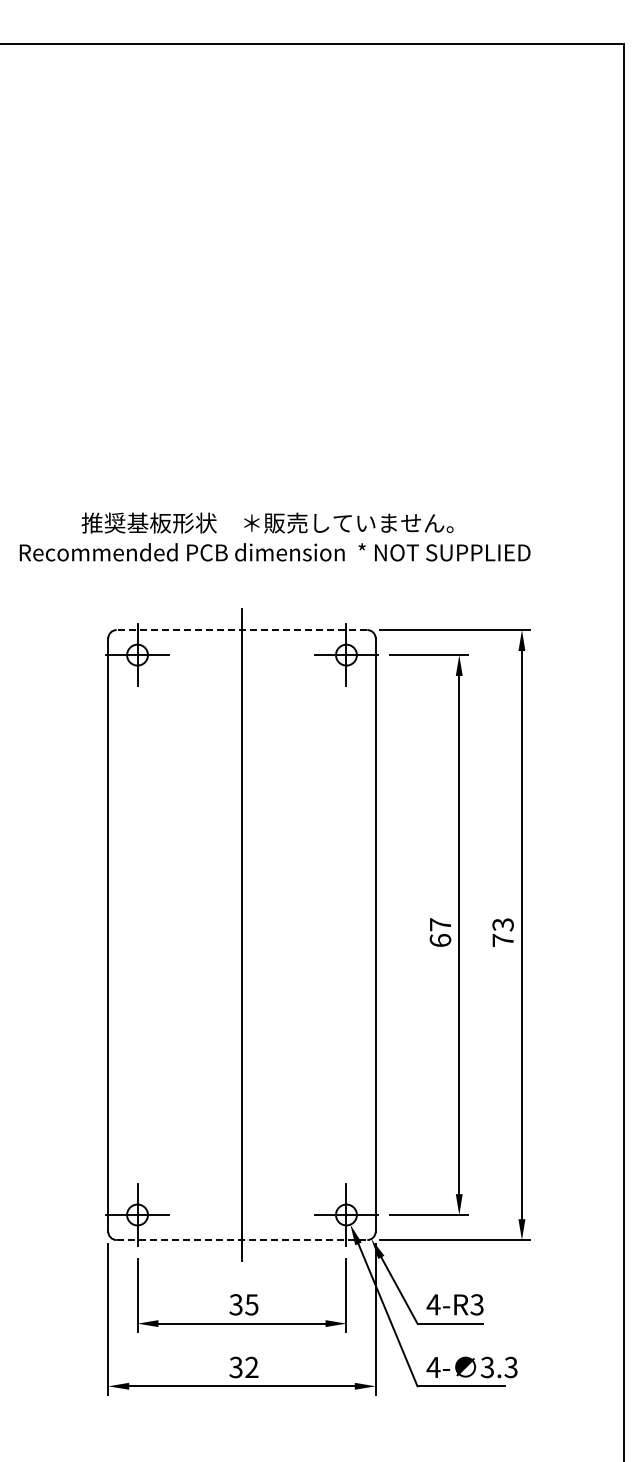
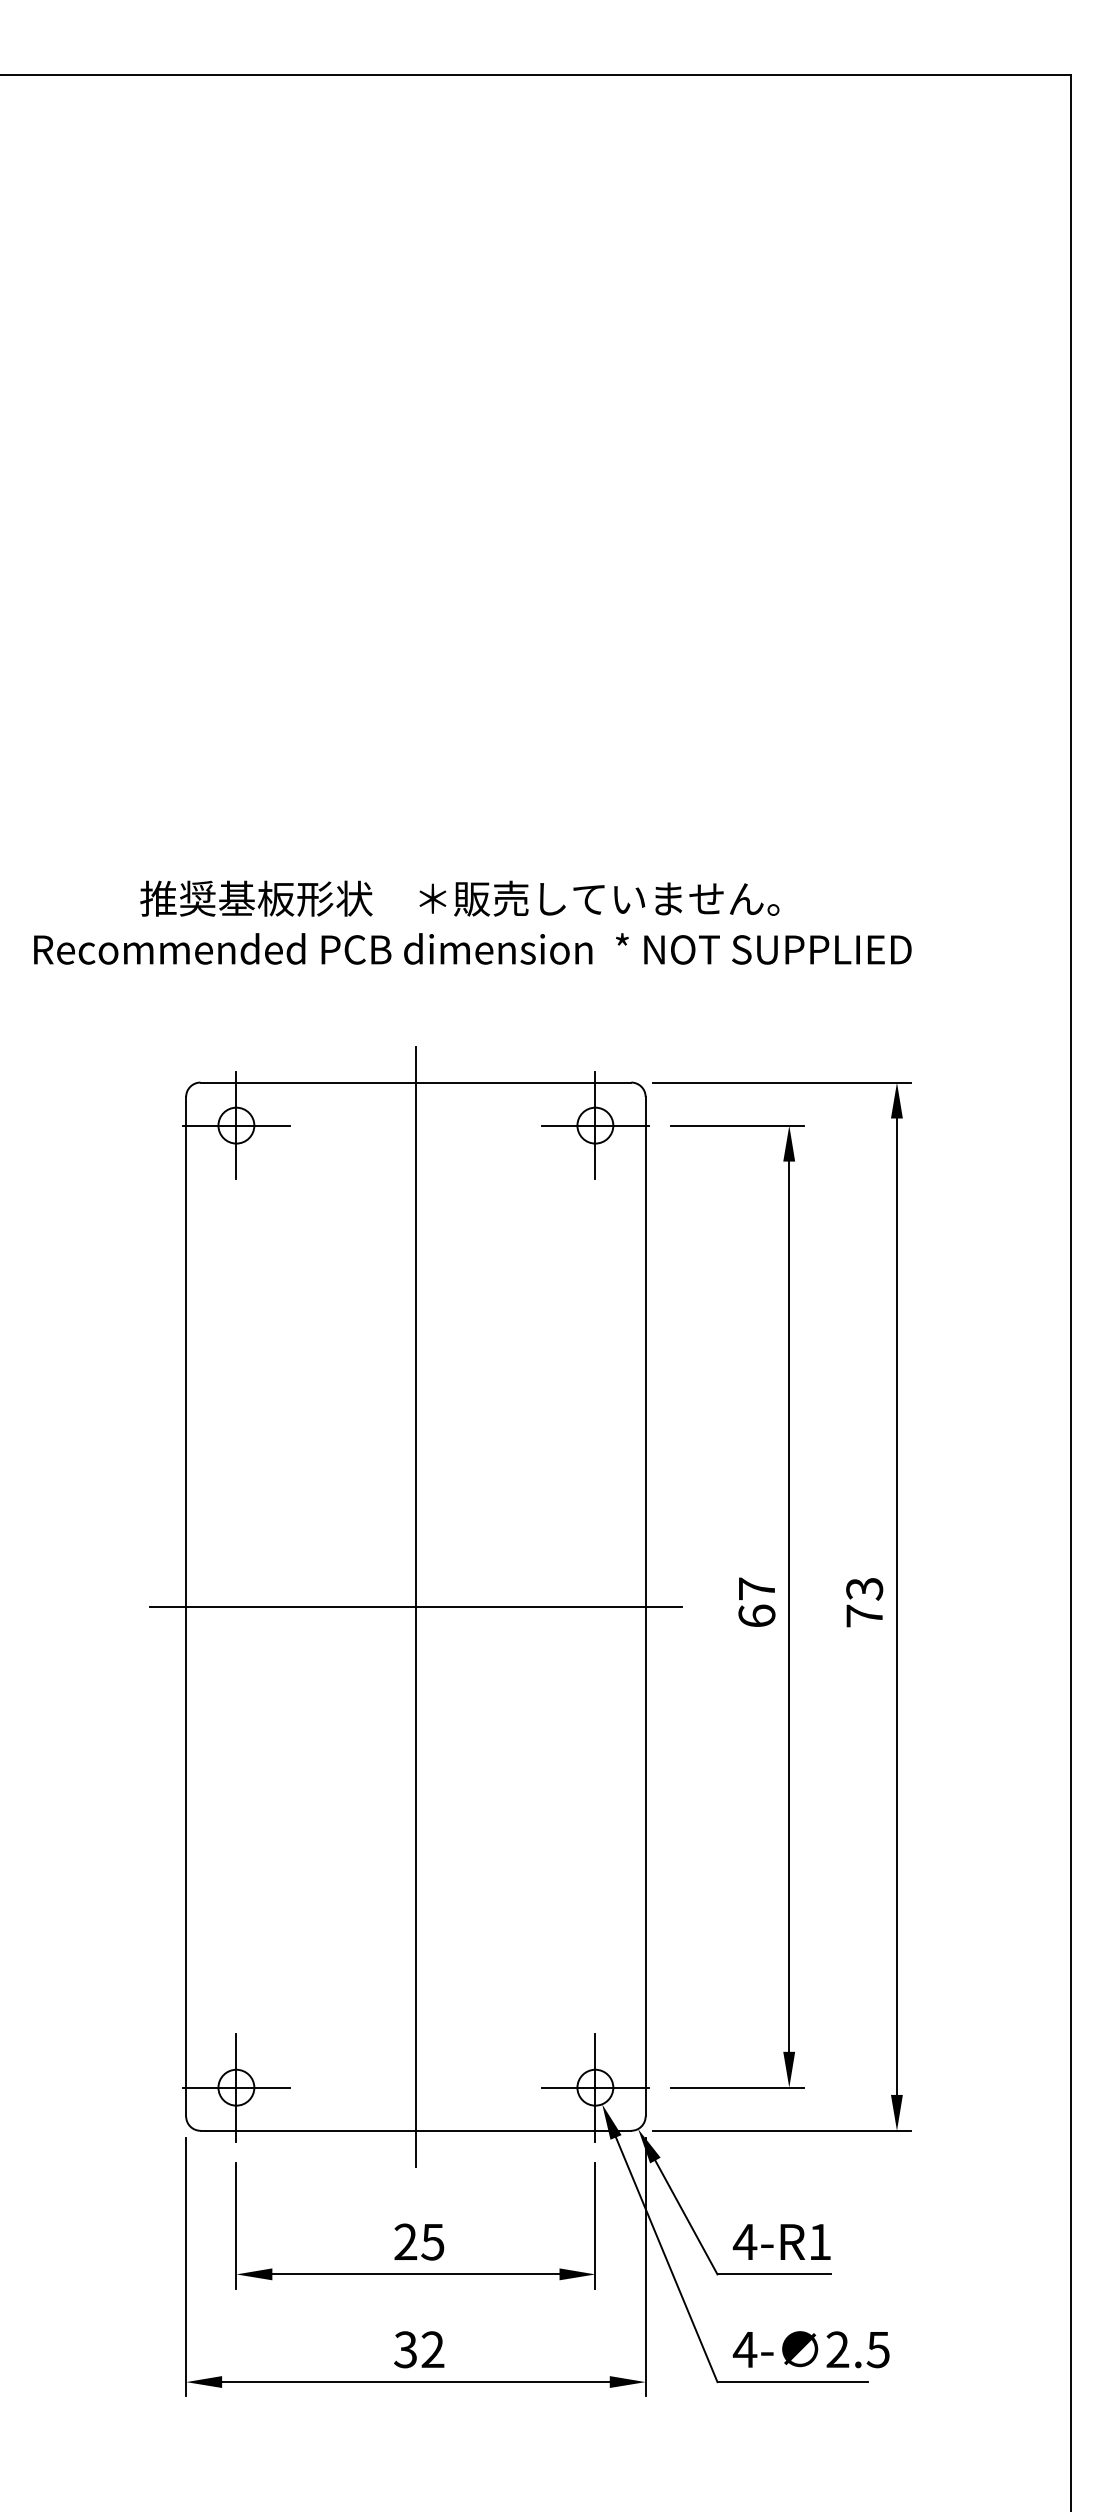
line: (241, 630) -> (415, 1083), dashed -> solid
line: (241, 935) -> (415, 1607), added
line: (242, 1240) -> (416, 2131), dashed -> solid
text: (235, 1304) -> (404, 2241), 35 -> 25
text: (476, 1304) -> (818, 2241), 4-R3 -> 4-R1
text: (498, 1367) -> (856, 2349), 3.3 -> 2.5

